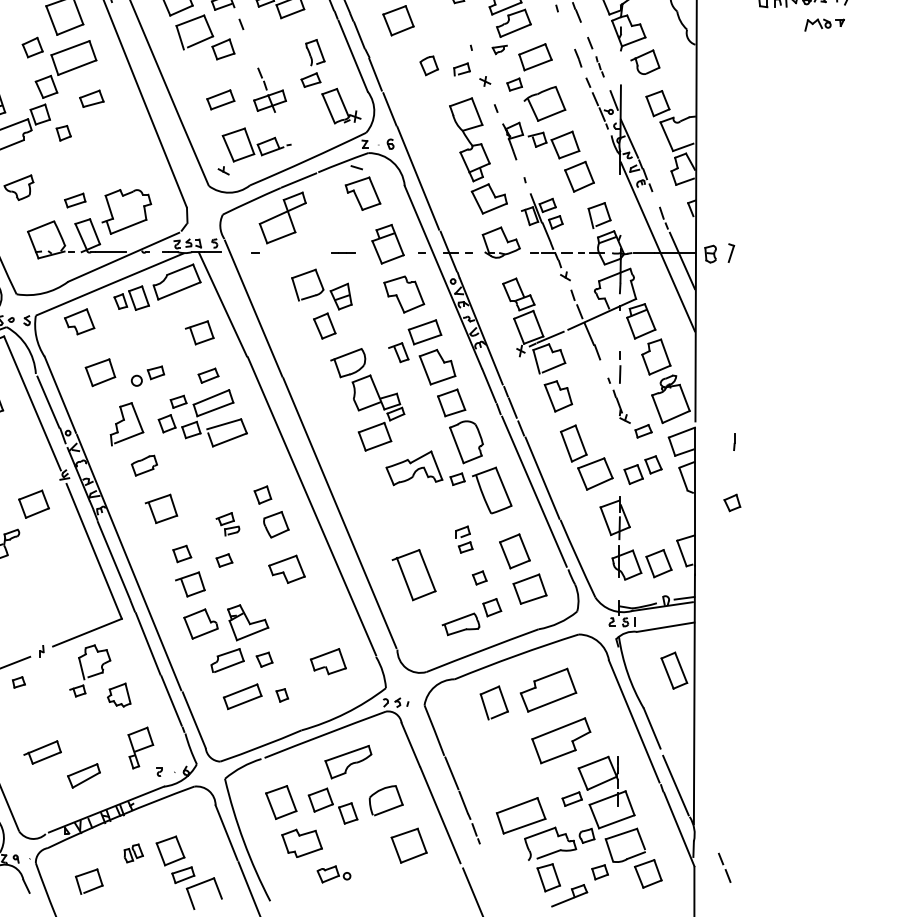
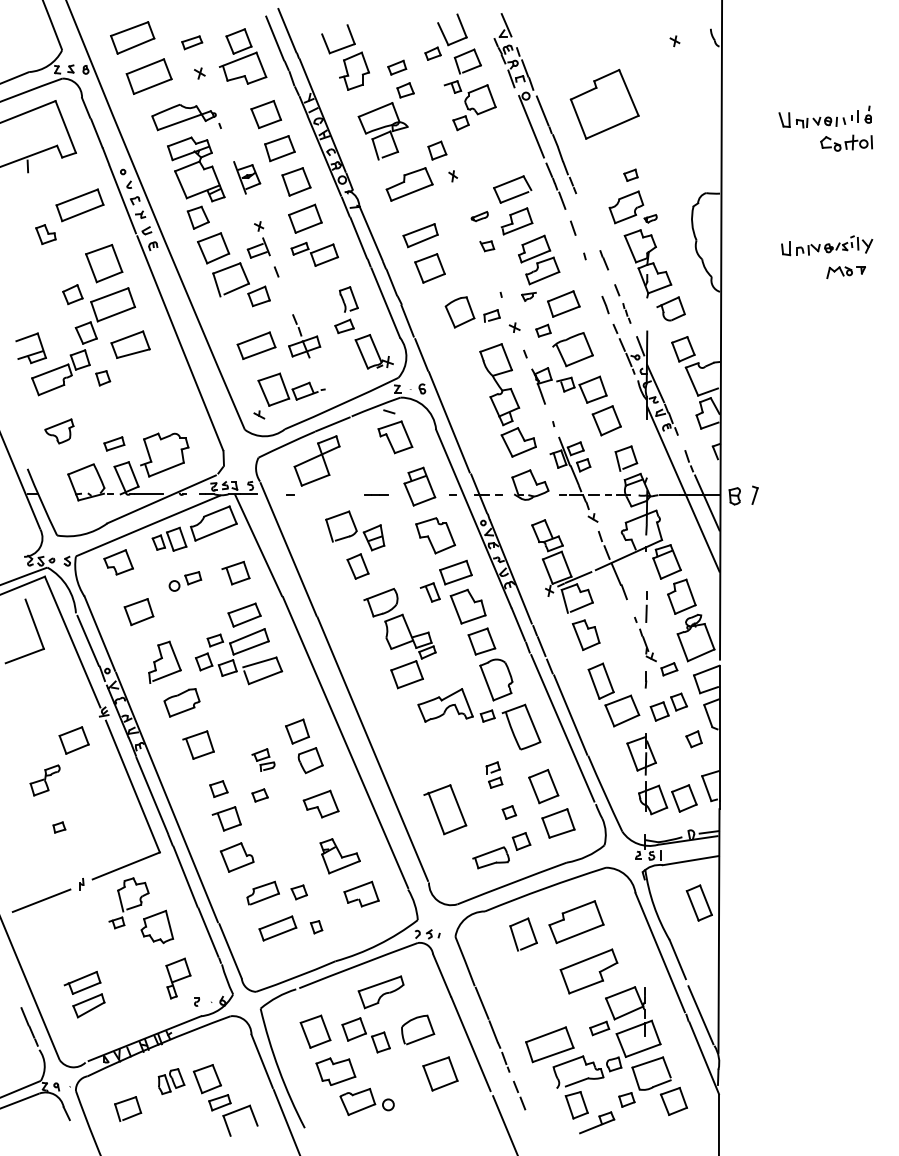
part: (428, 65) -> (459, 312), size x1.67
part: (91, 98) -> (130, 344), size x1.67
part: (220, 99) -> (256, 345), size x1.43
part: (208, 375) -> (244, 614), size x1.67
part: (148, 376) -> (185, 581), moved
part: (733, 441) -> (645, 679), moved
part: (143, 465) -> (181, 702), size x1.43
part: (262, 495) -> (297, 731), size x1.43
part: (731, 503) -> (693, 739), moved
part: (247, 623) -> (339, 856), moved
part: (19, 682) -> (59, 827), moved
part: (119, 694) -> (157, 926), size x1.43
part: (83, 775) -> (88, 1005), moved
part: (133, 853) -> (171, 1081), size x1.43
line: (725, 868) -> (520, 1096), moved
part: (333, 873) -> (366, 1101), size x1.67

